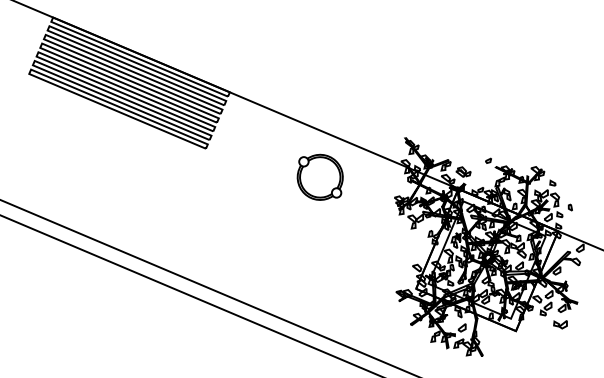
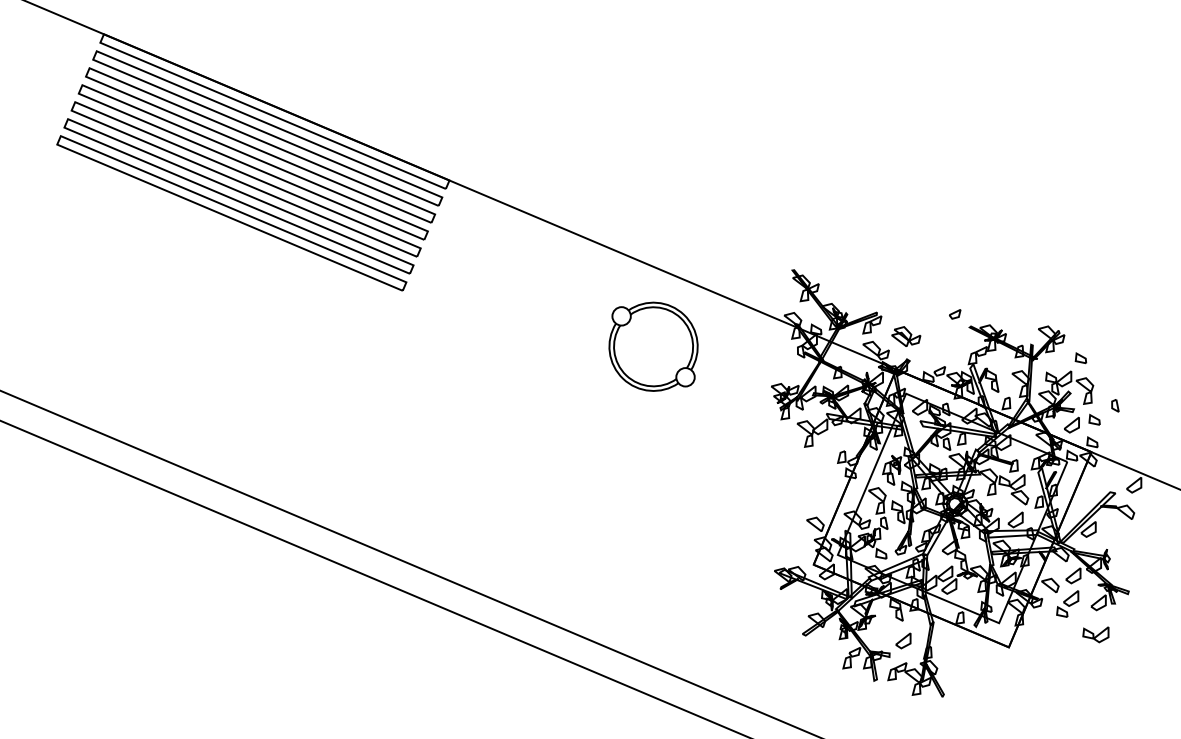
part: (319, 176) -> (652, 345), moved

